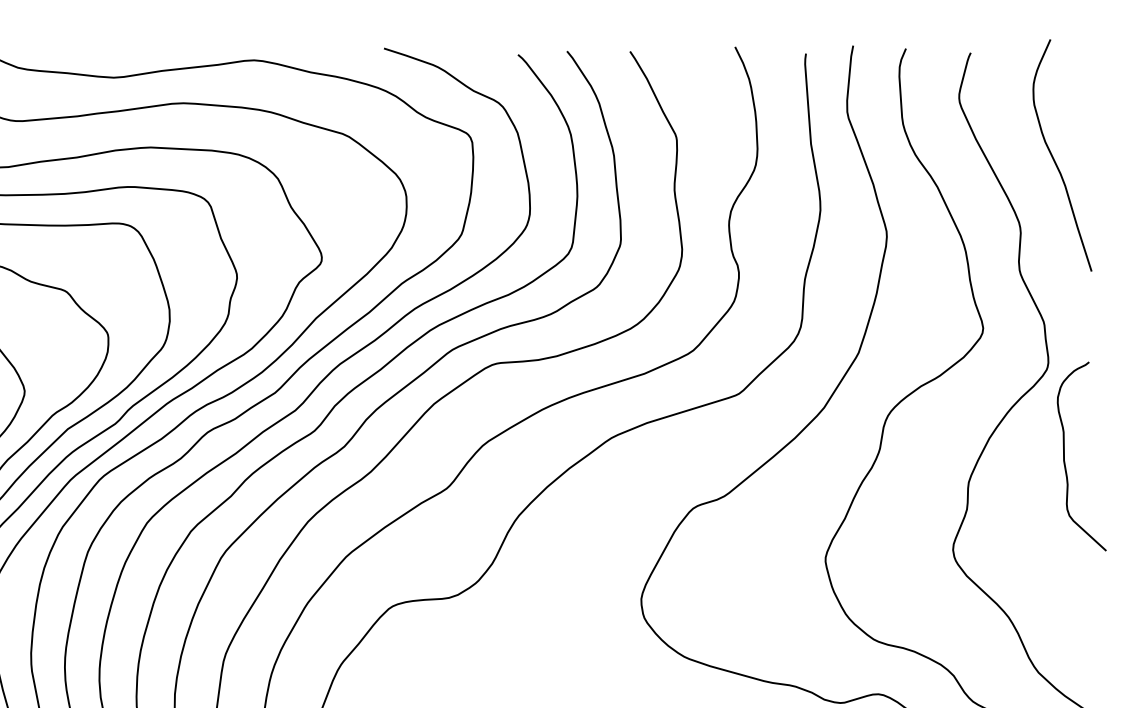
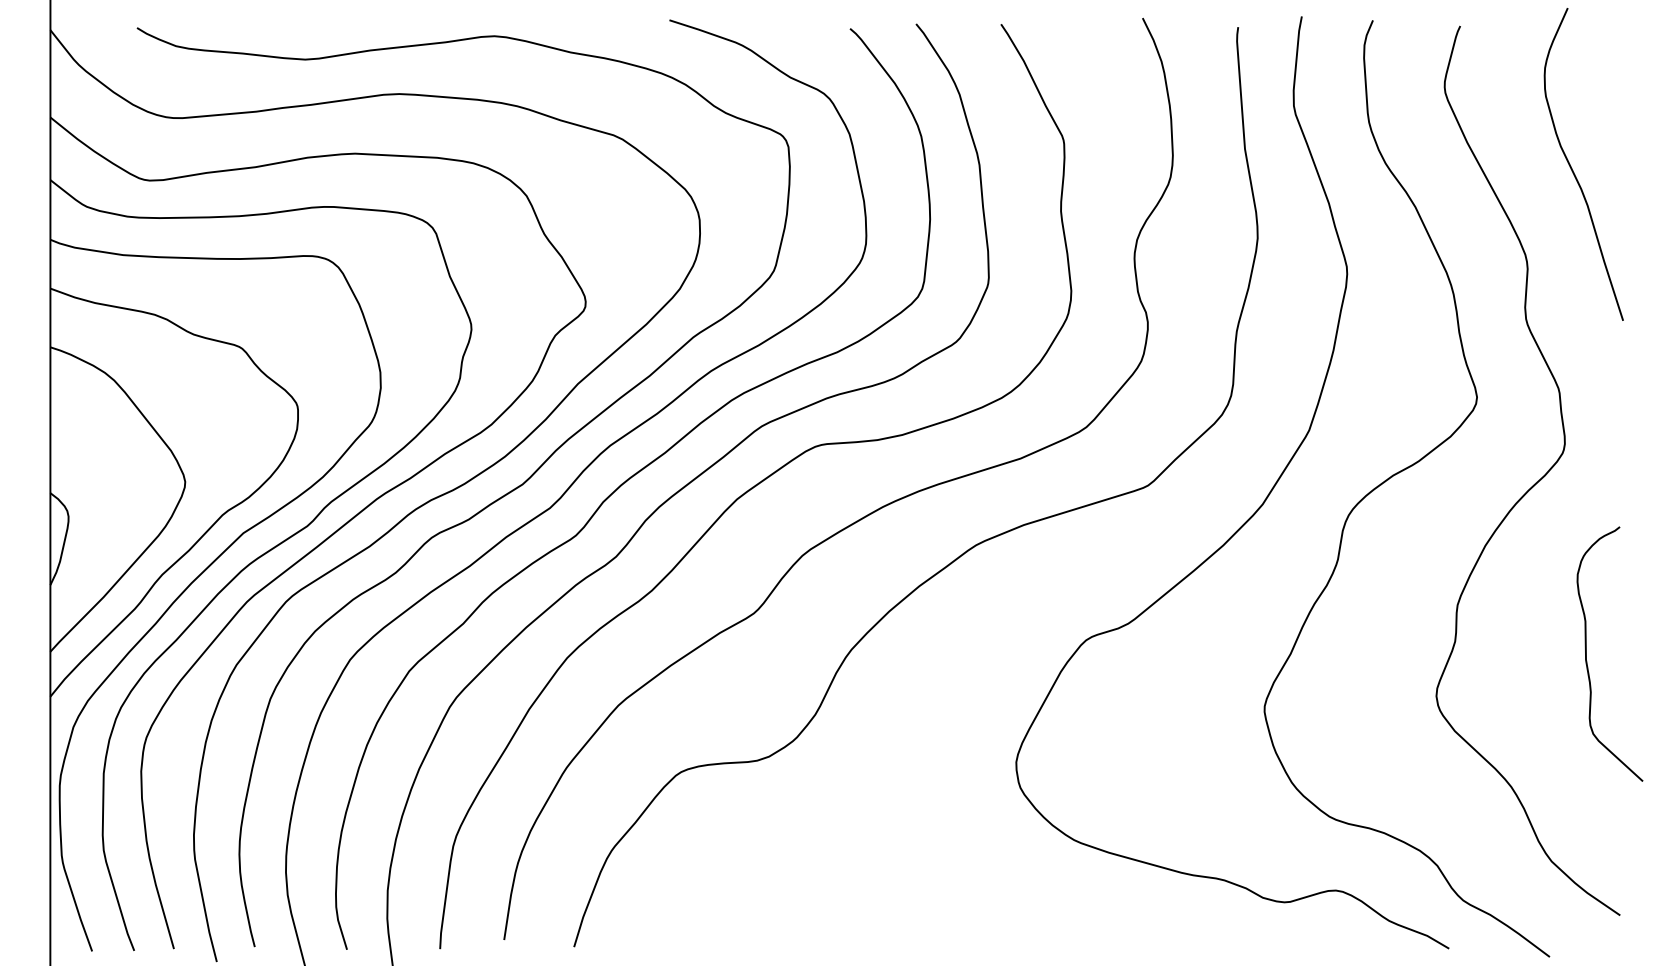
curve: (1064, 456) -> (1586, 653), moved

